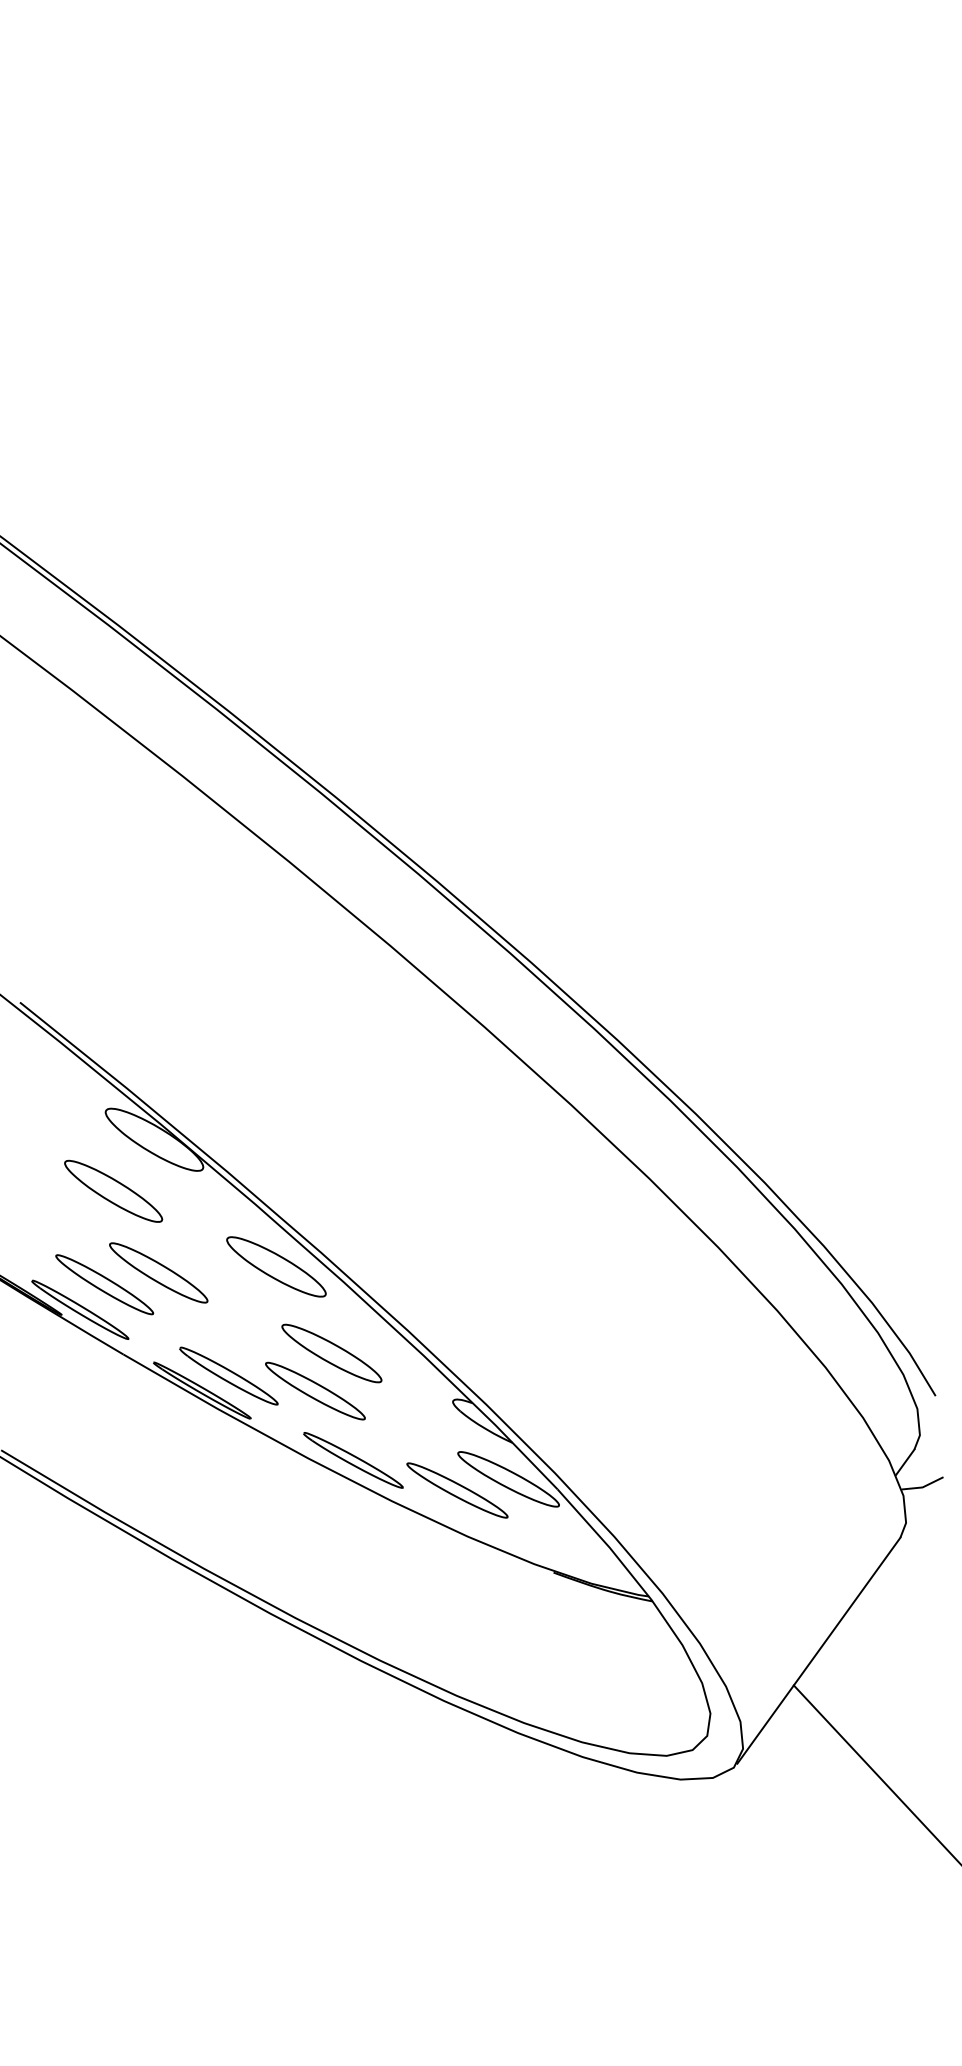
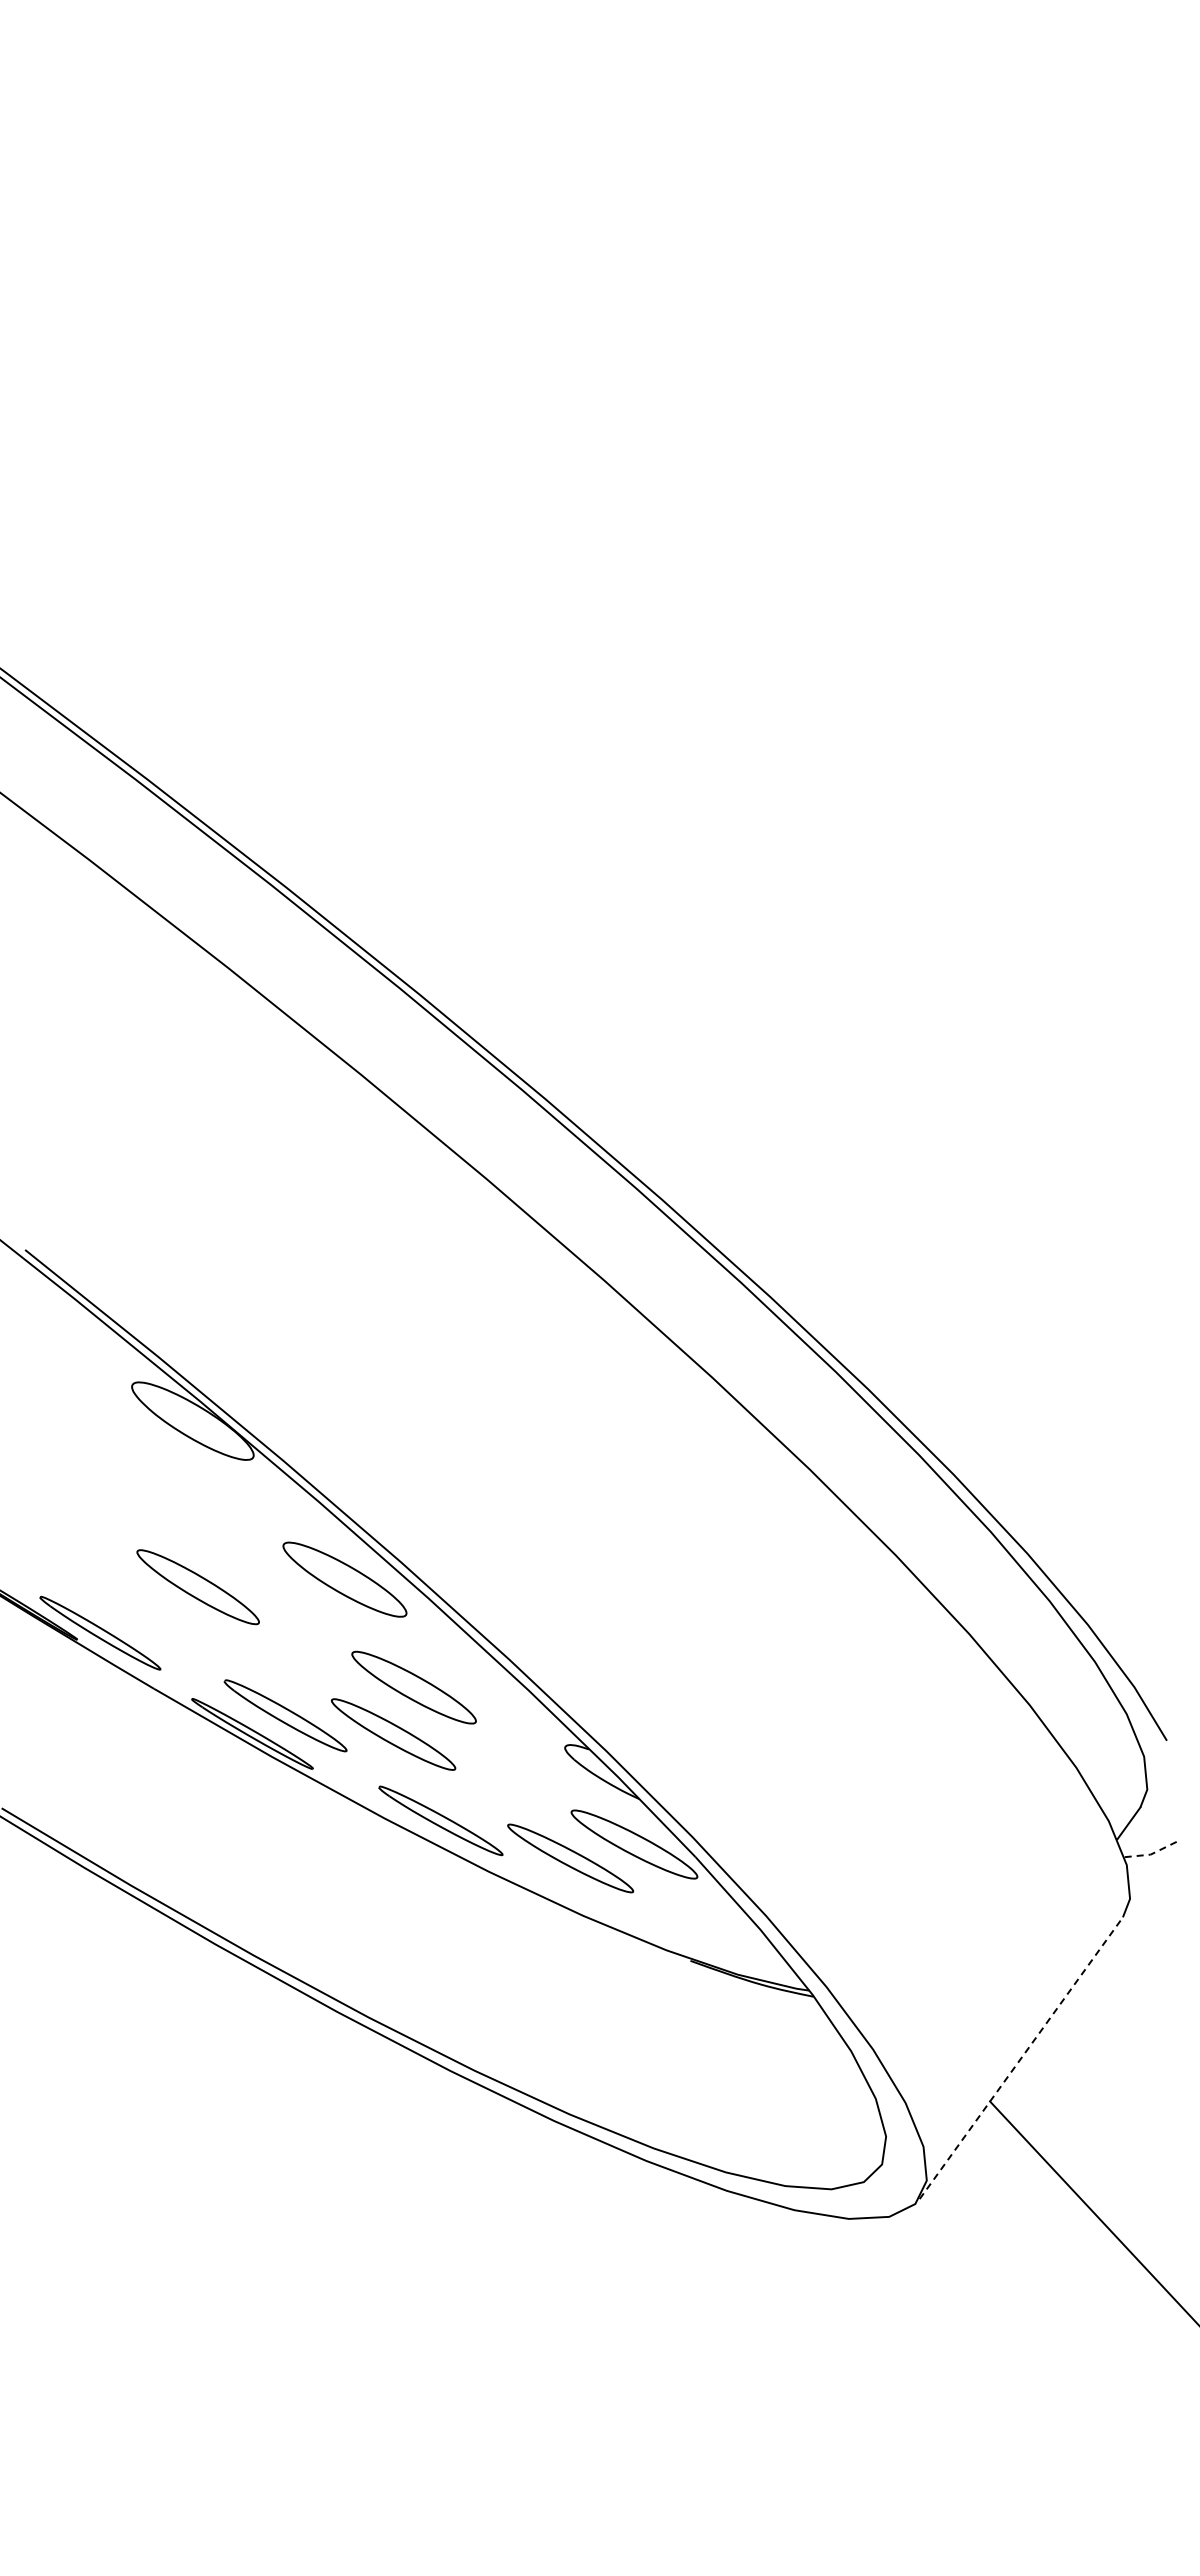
part: (113, 1191) -> (141, 1485), removed
part: (104, 1284) -> (130, 1601), removed
line: (922, 1487) -> (1150, 1854), solid -> dashed
line: (819, 1650) -> (1021, 2058), solid -> dashed

